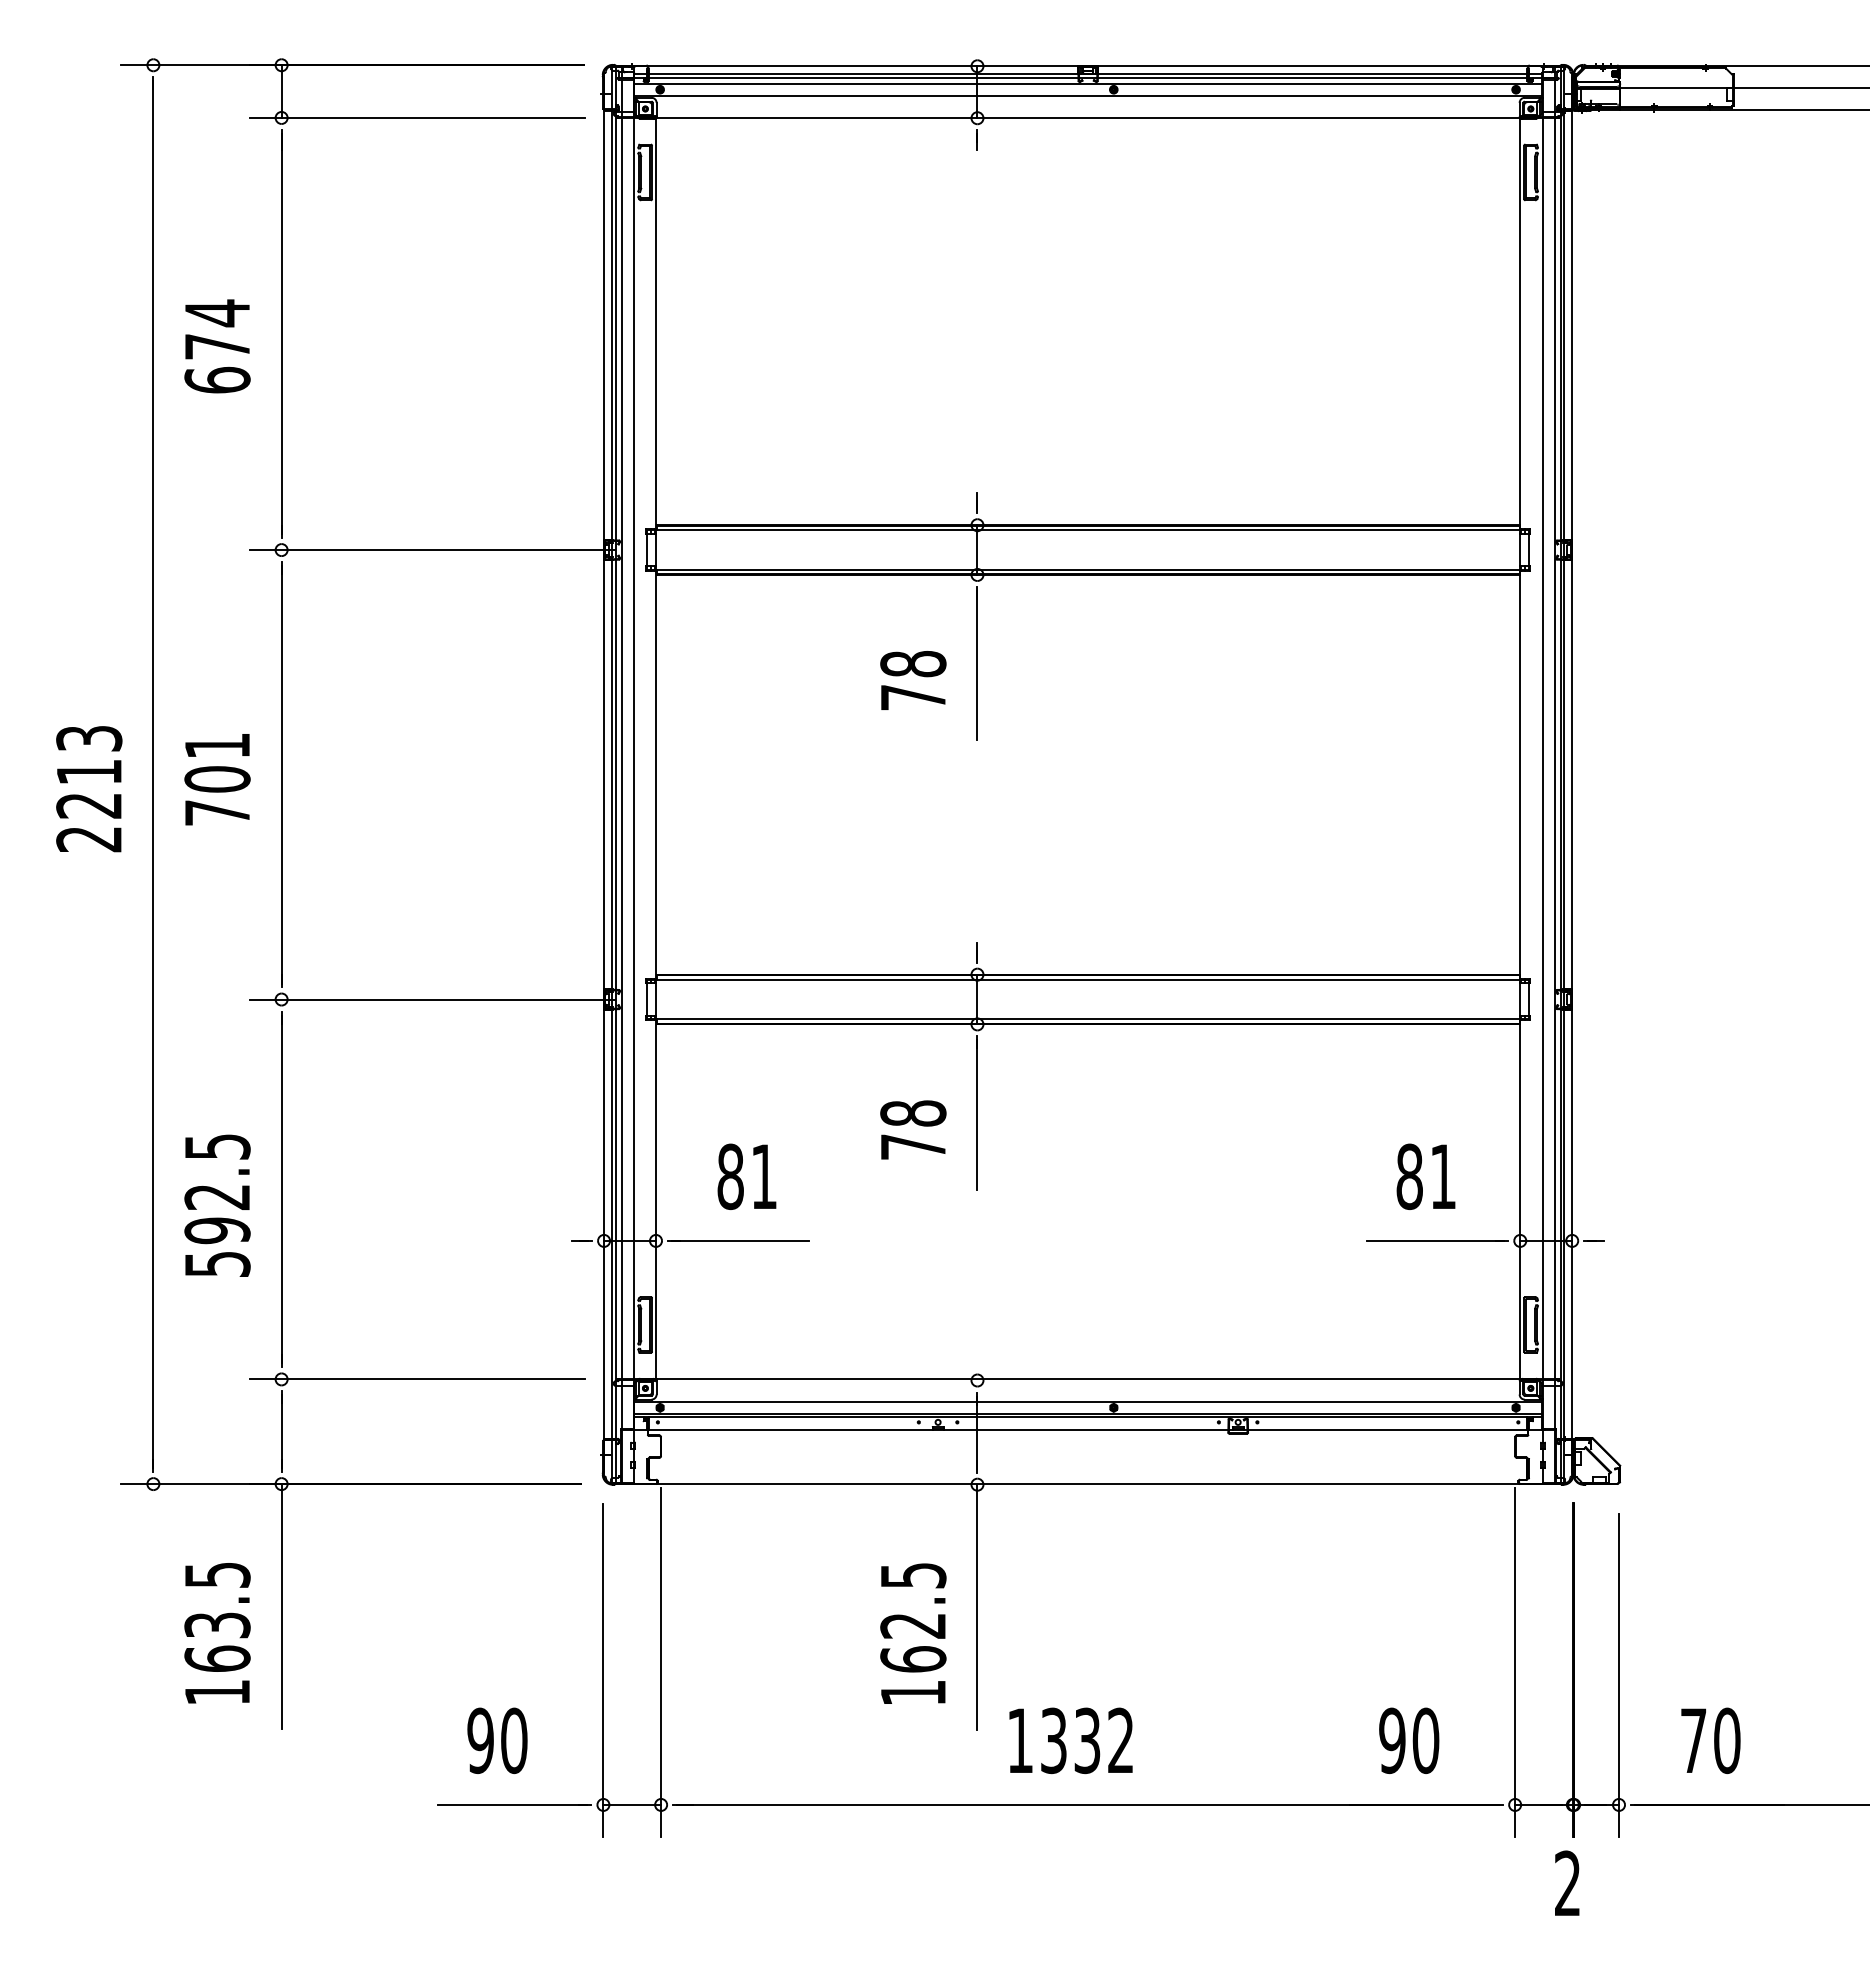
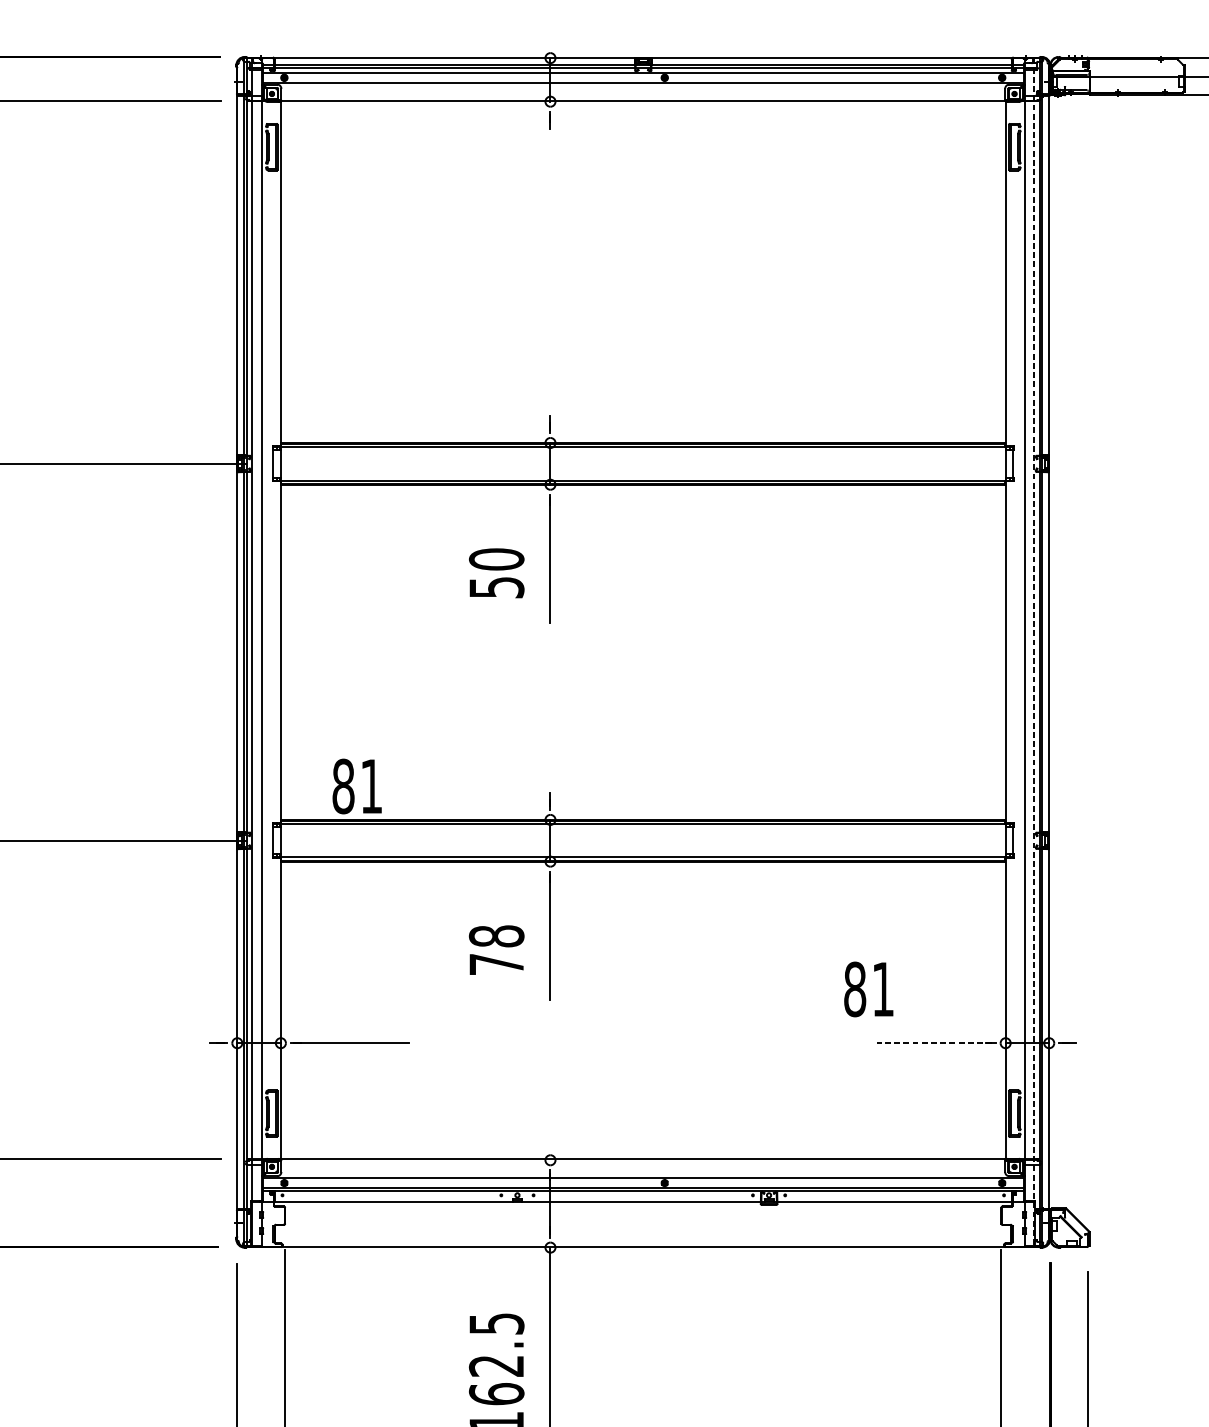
text: (913, 680) -> (496, 573), 78 -> 50
line: (1554, 775) -> (1034, 652), solid -> dashed
text: (746, 1176) -> (356, 786), moved
text: (1425, 1176) -> (868, 989), moved
line: (1435, 1240) -> (934, 1042), solid -> dashed

